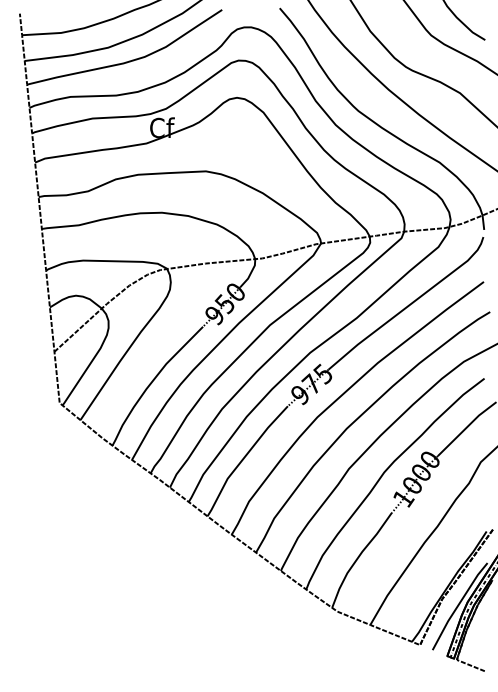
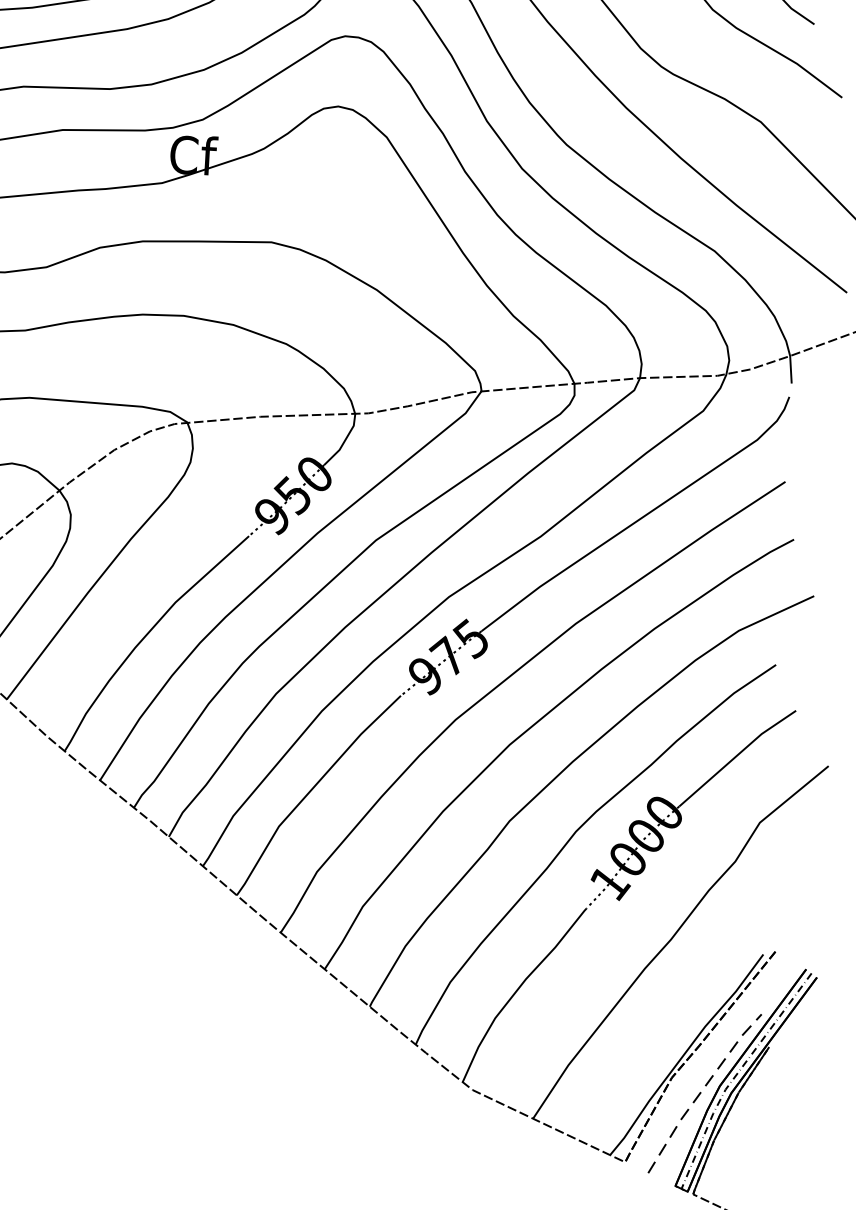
line: (458, 604) -> (702, 1089), solid -> dashed

